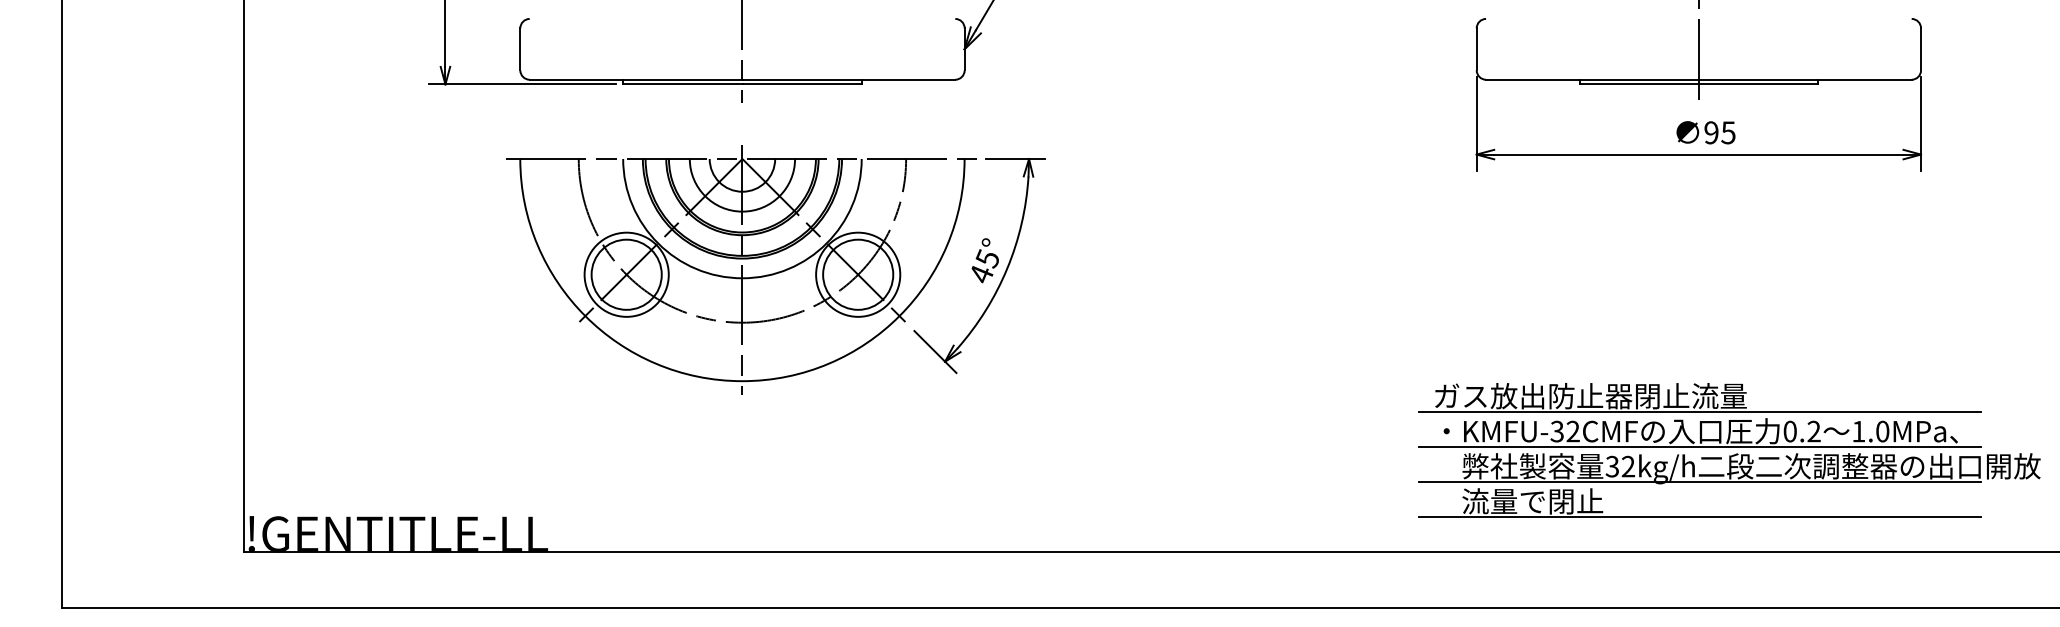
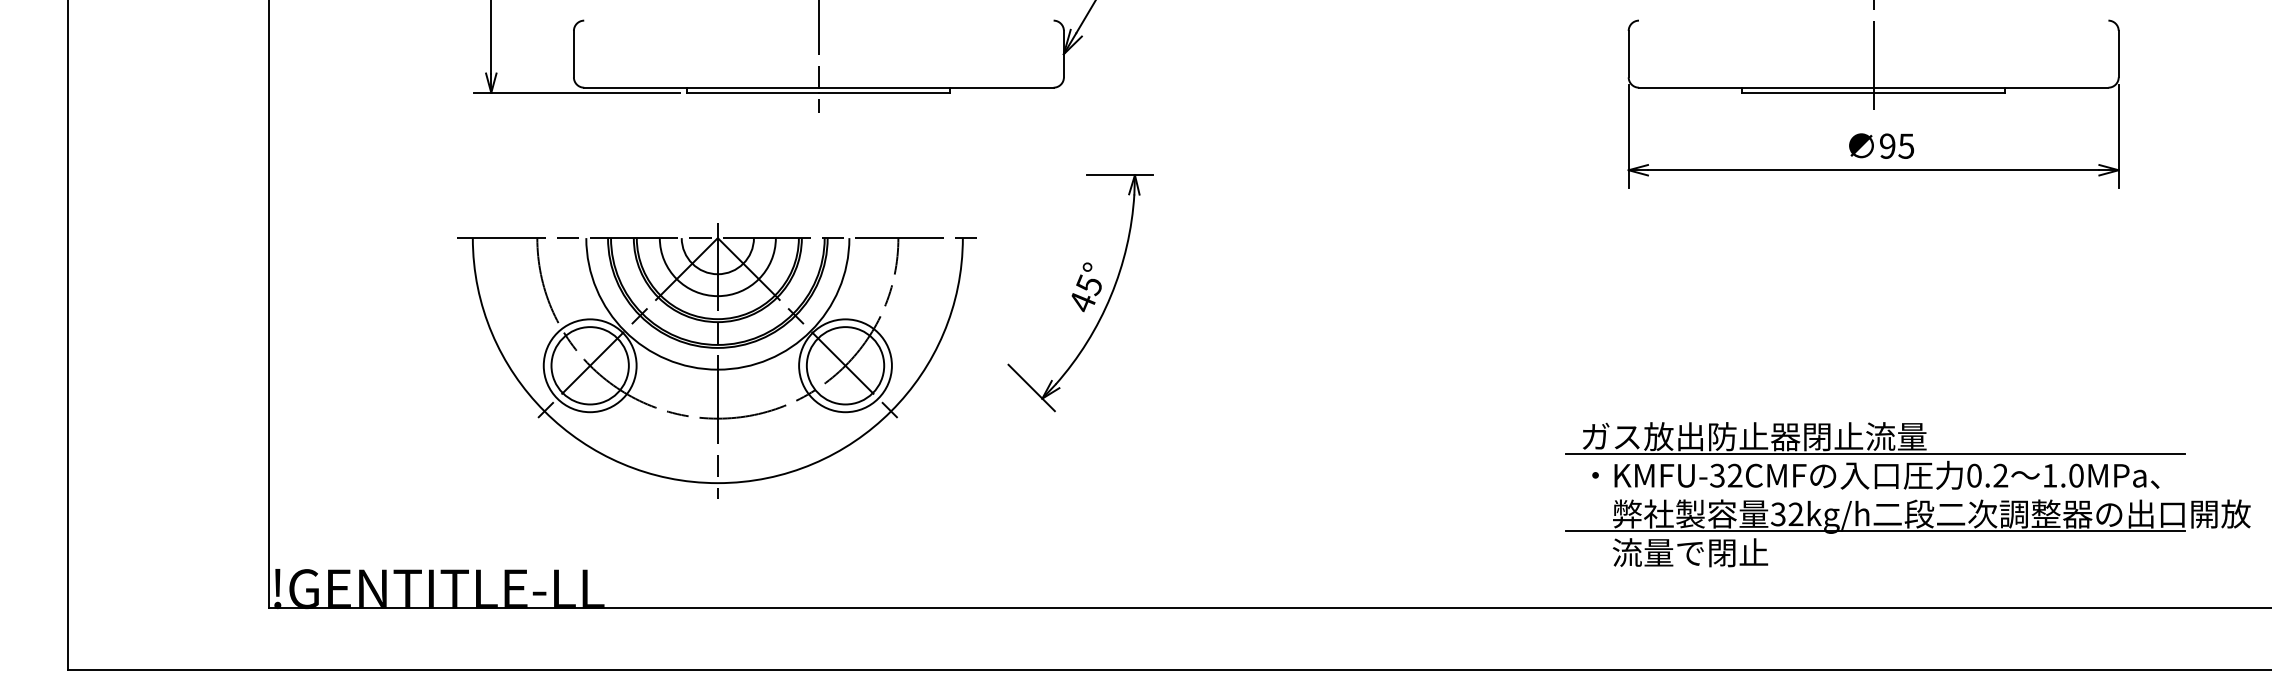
part: (741, 269) -> (716, 360), moved
line: (1699, 446) -> (1874, 492), removed
line: (1699, 516) -> (1874, 569), removed

